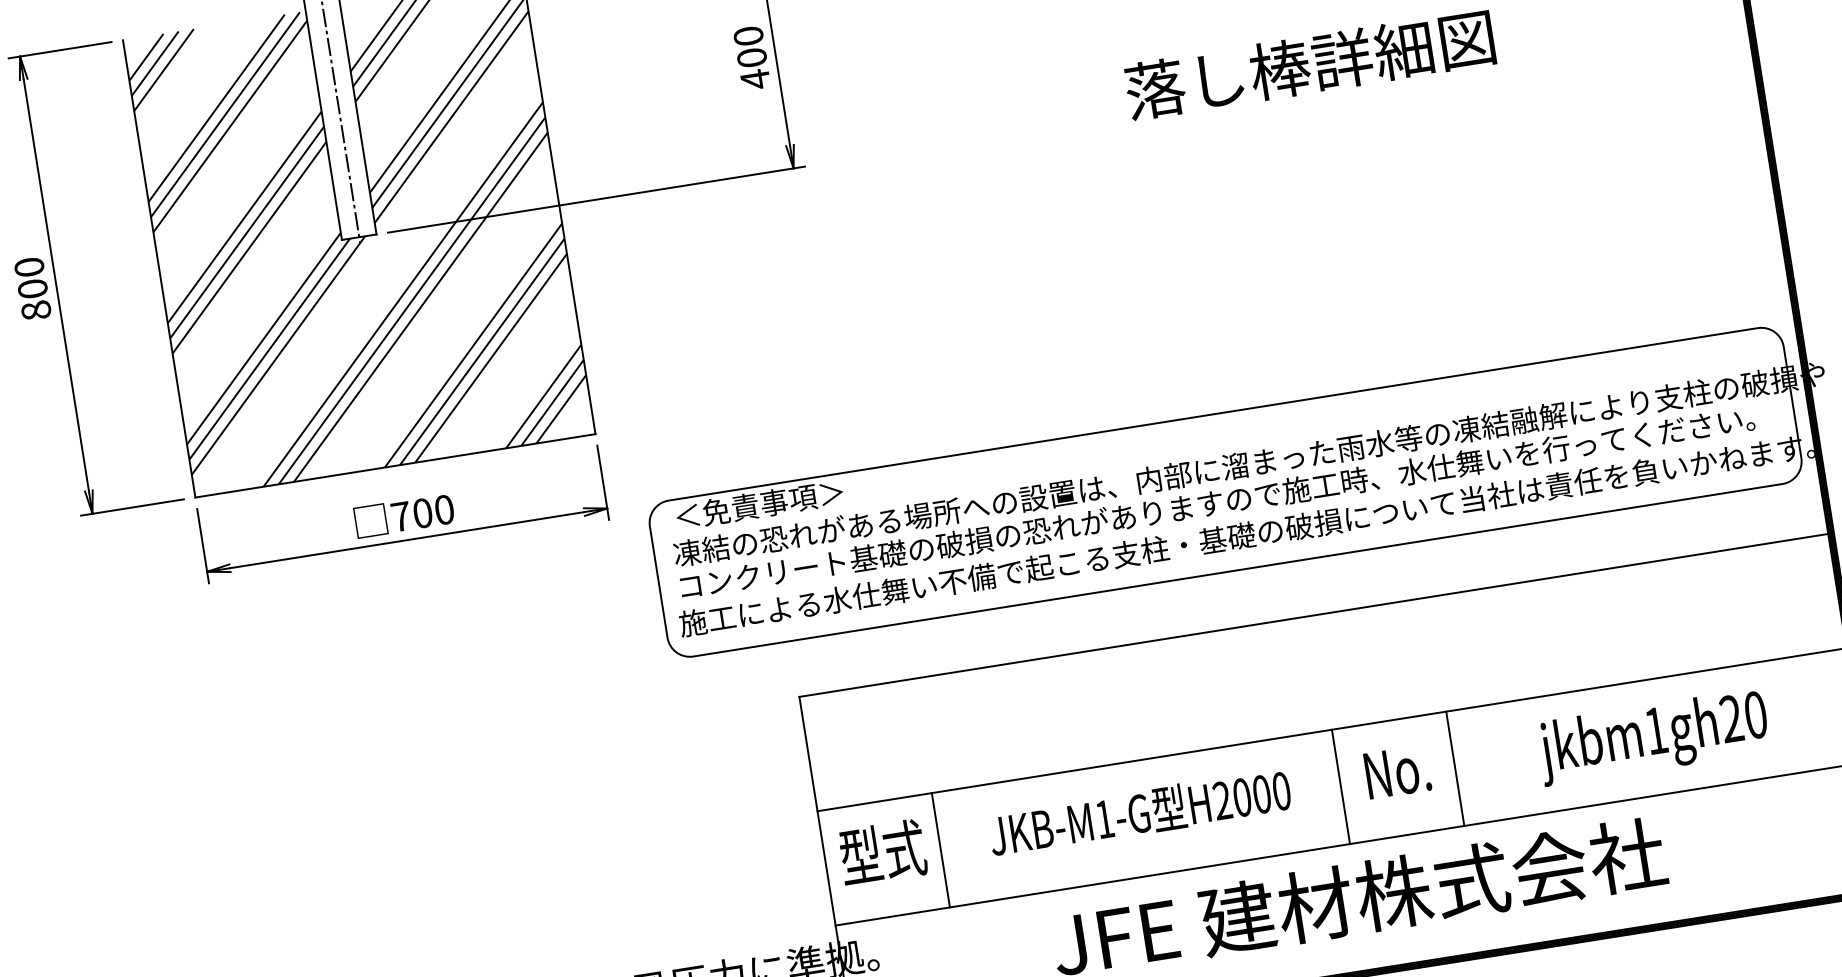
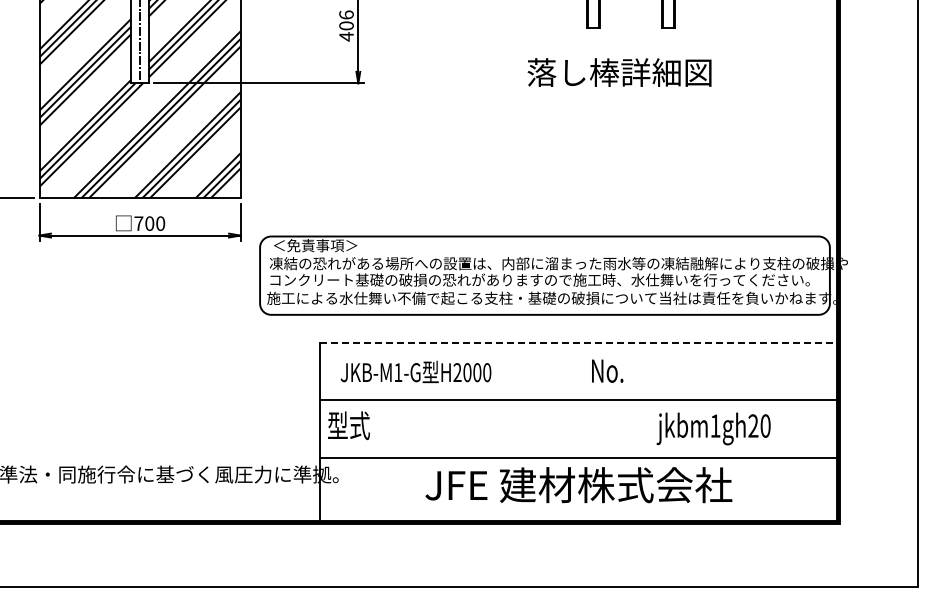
text: (748, 35) -> (346, 14), 400 -> 406
line: (1313, 614) -> (578, 342), solid -> dashed
text: (1652, 736) -> (713, 428), moved
line: (1455, 767) -> (636, 428), removed
text: (1397, 770) -> (607, 370), moved
line: (1340, 785) -> (578, 428), removed
text: (1138, 811) -> (415, 371), moved
line: (940, 849) -> (377, 428), removed

